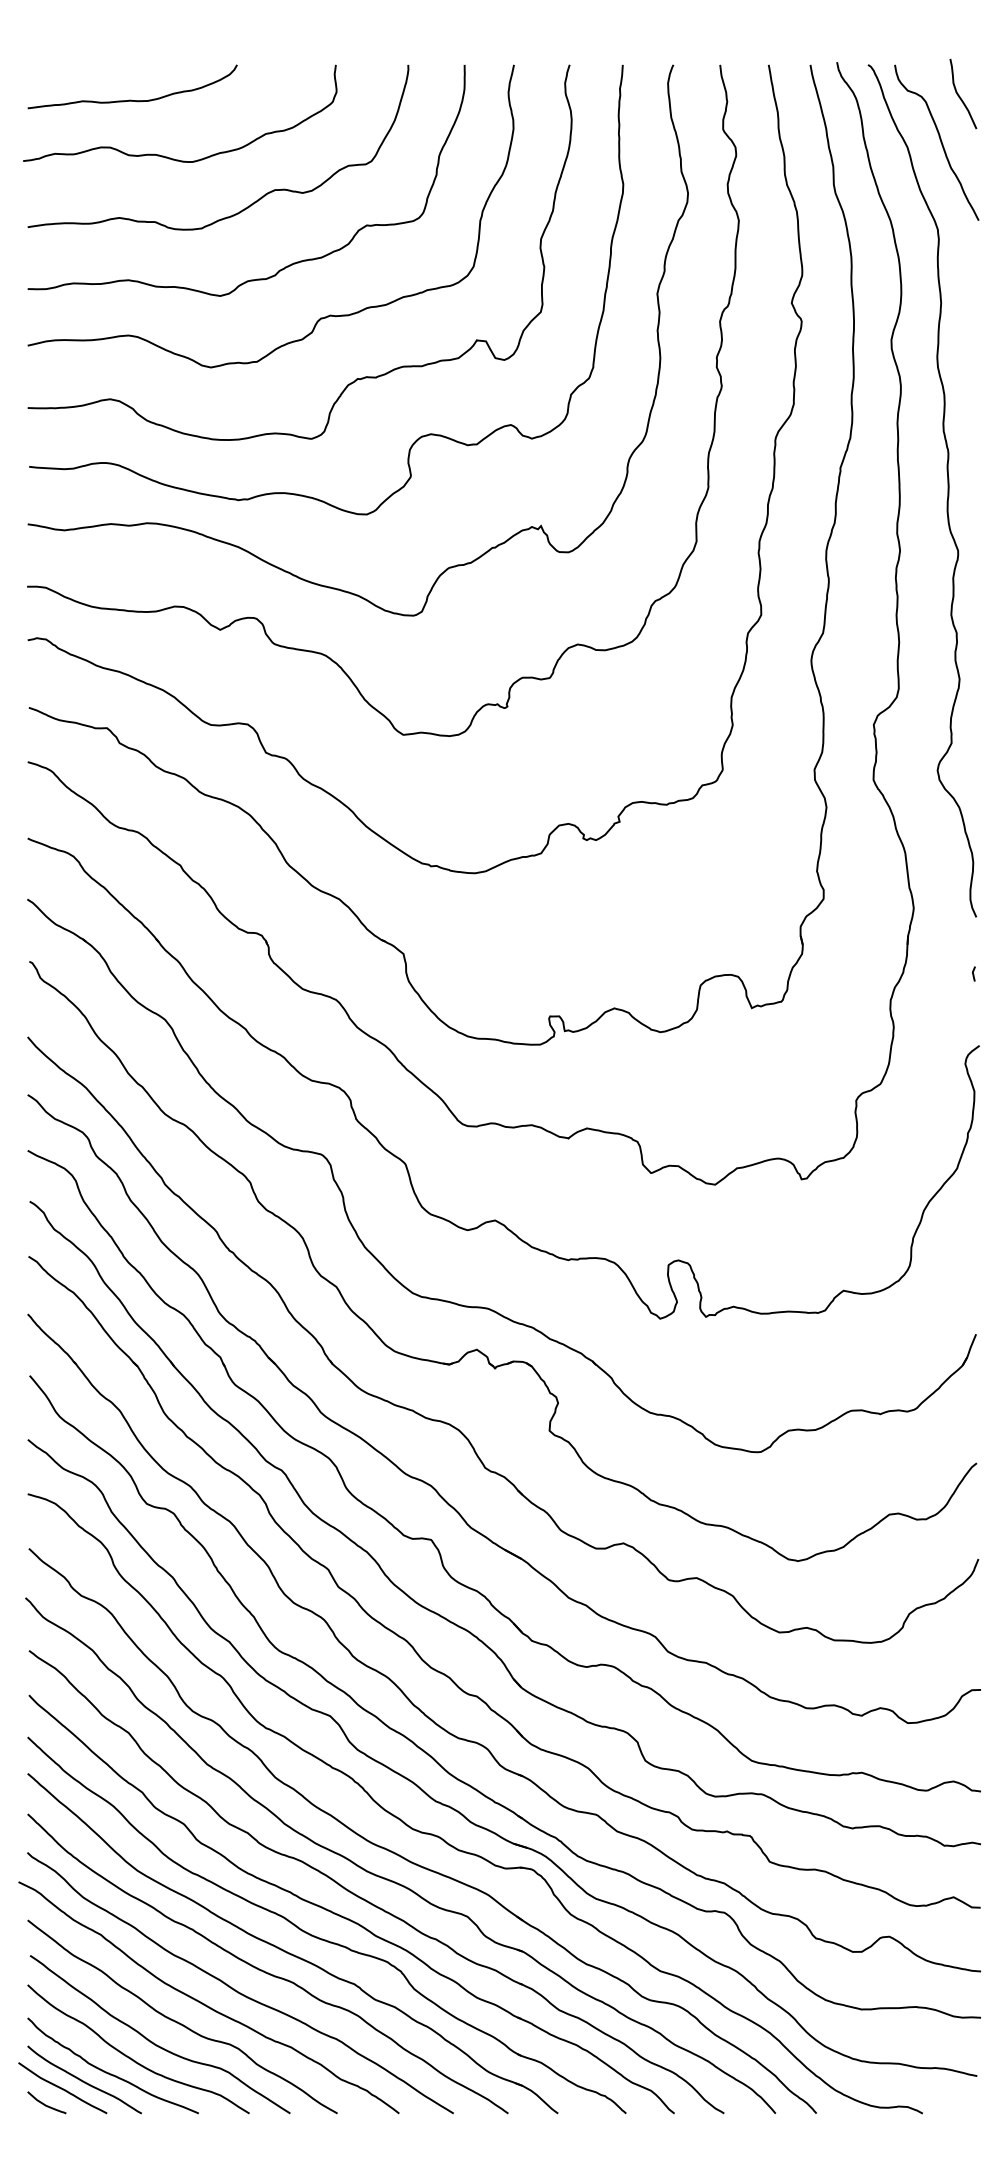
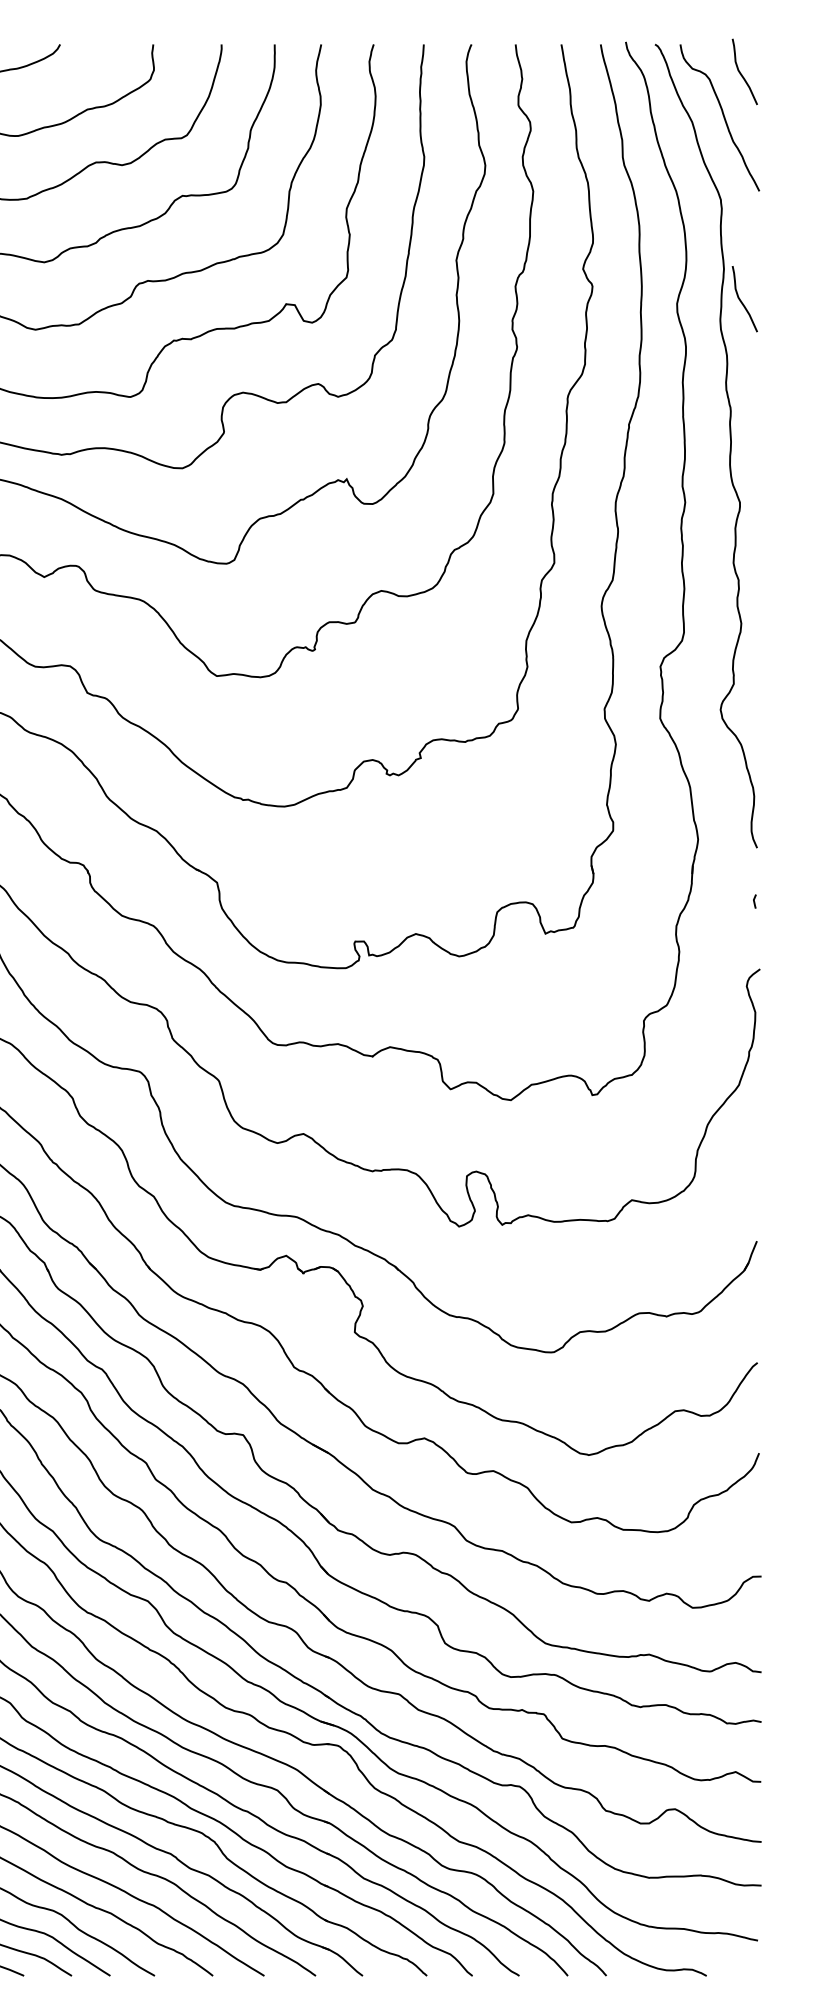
curve: (960, 337) -> (742, 301), added

